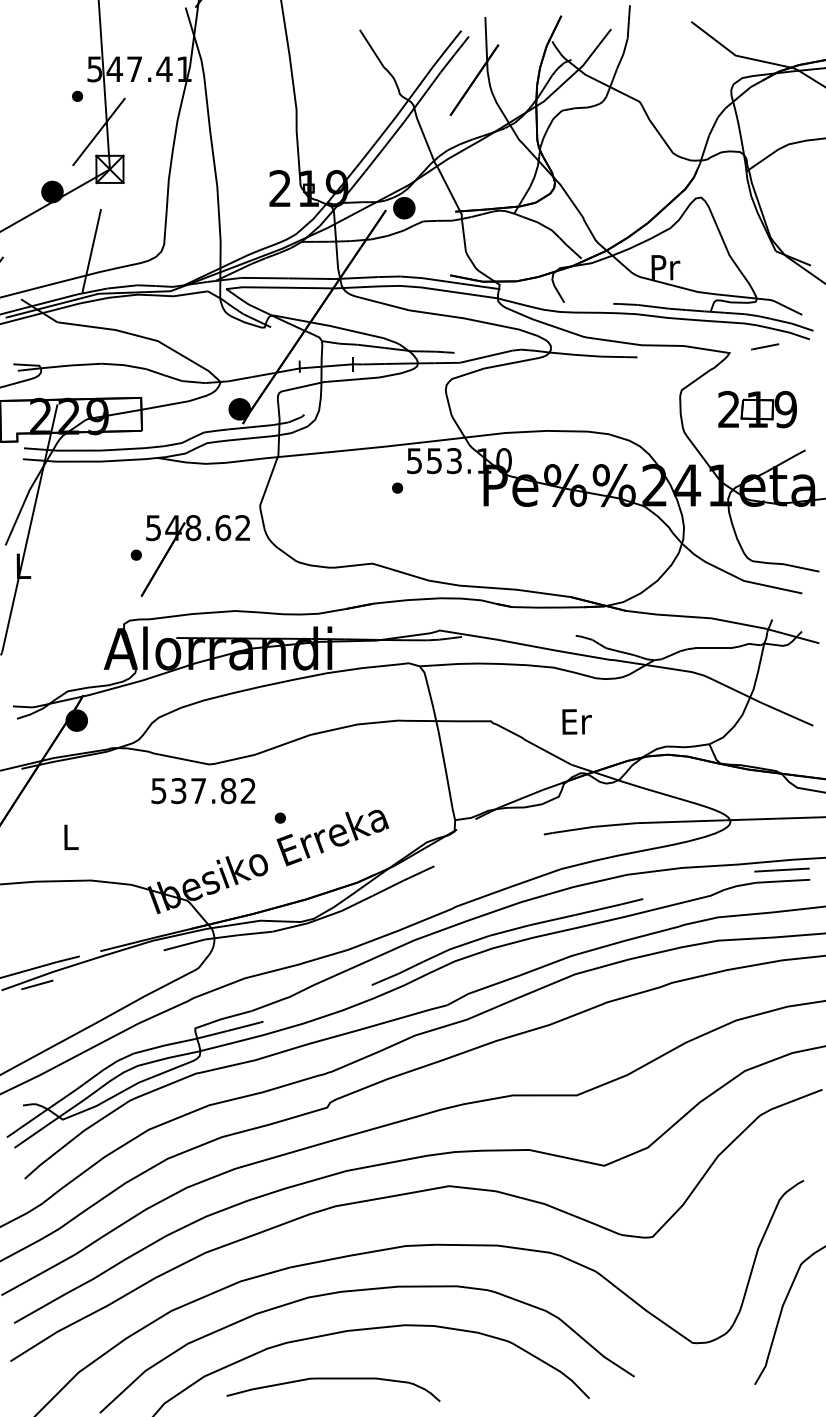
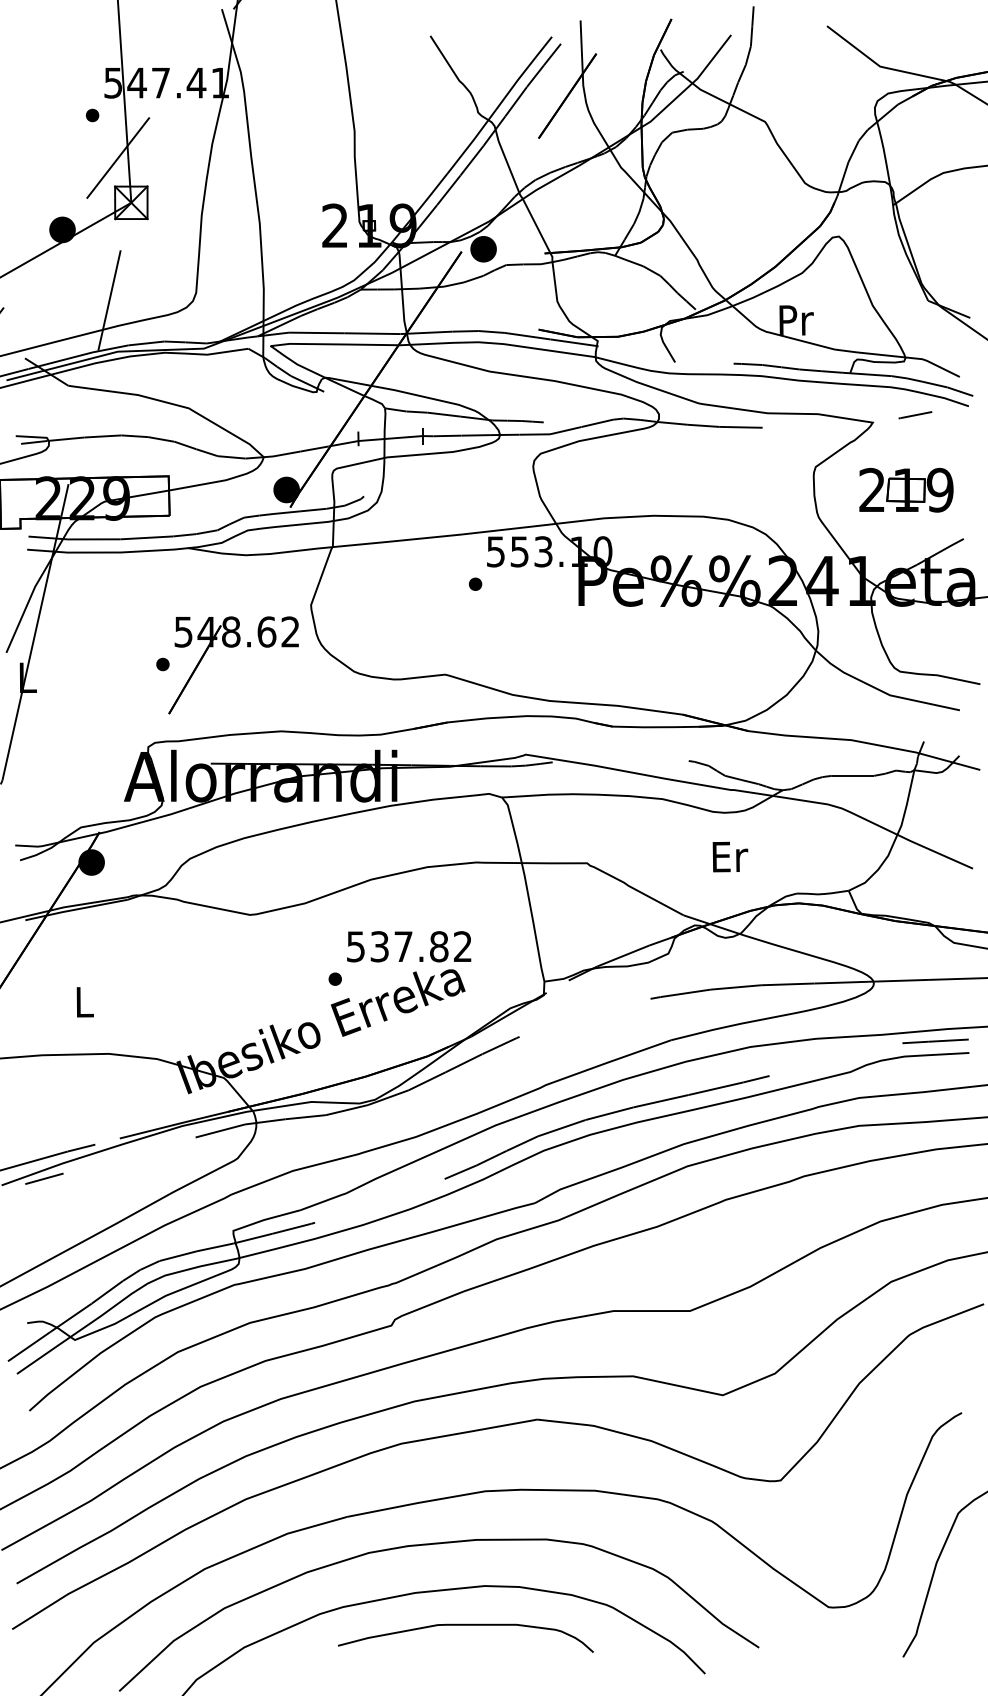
text: (577, 721) -> (730, 856), moved
text: (203, 790) -> (409, 946), moved
curve: (333, 1379) -> (465, 1625), moved

